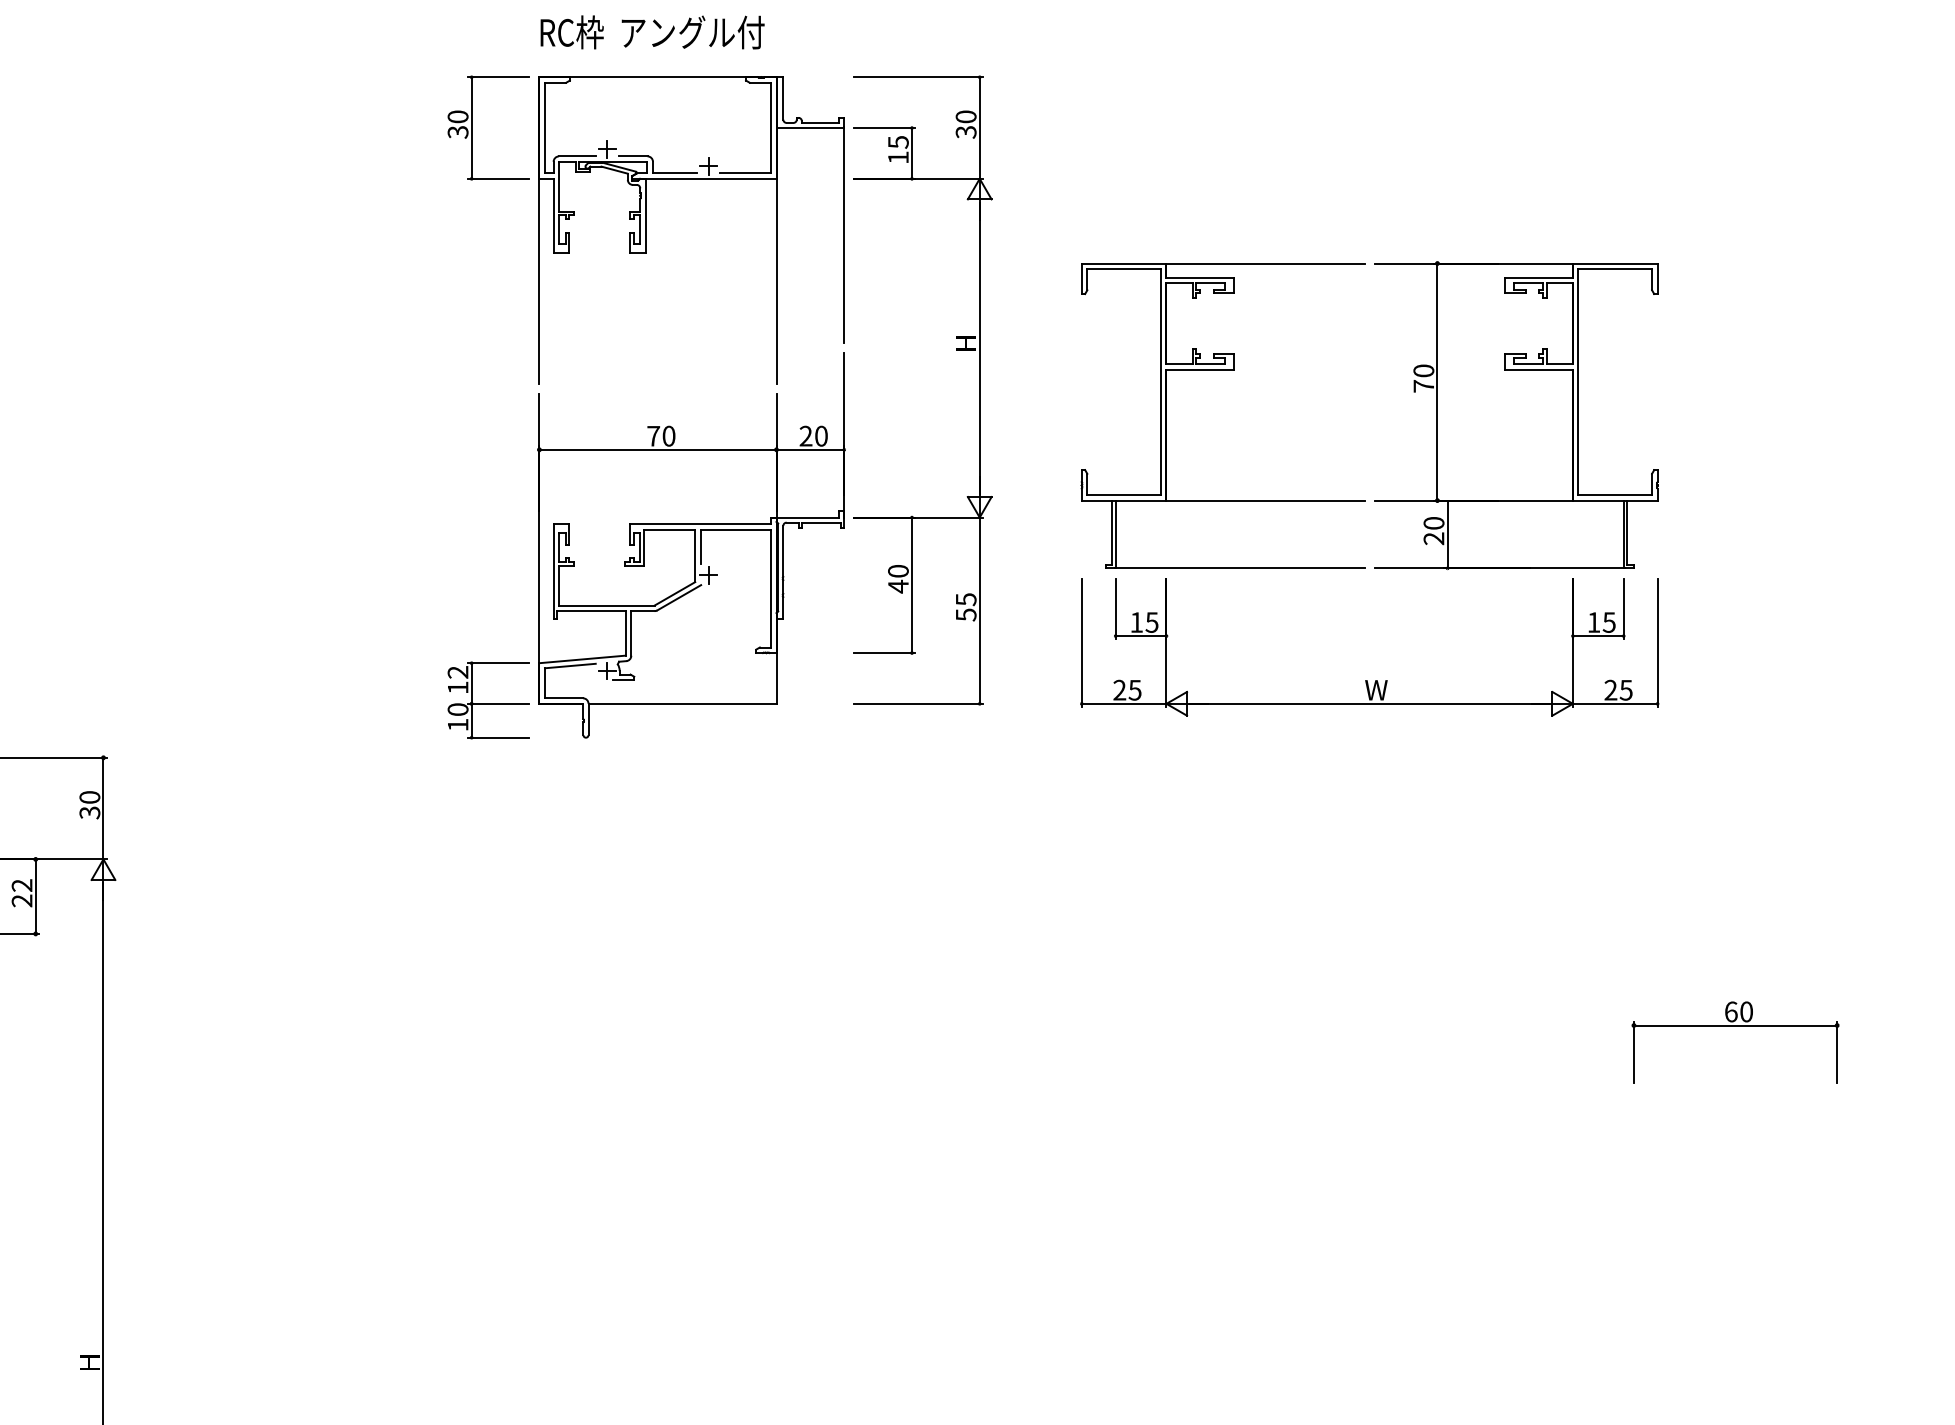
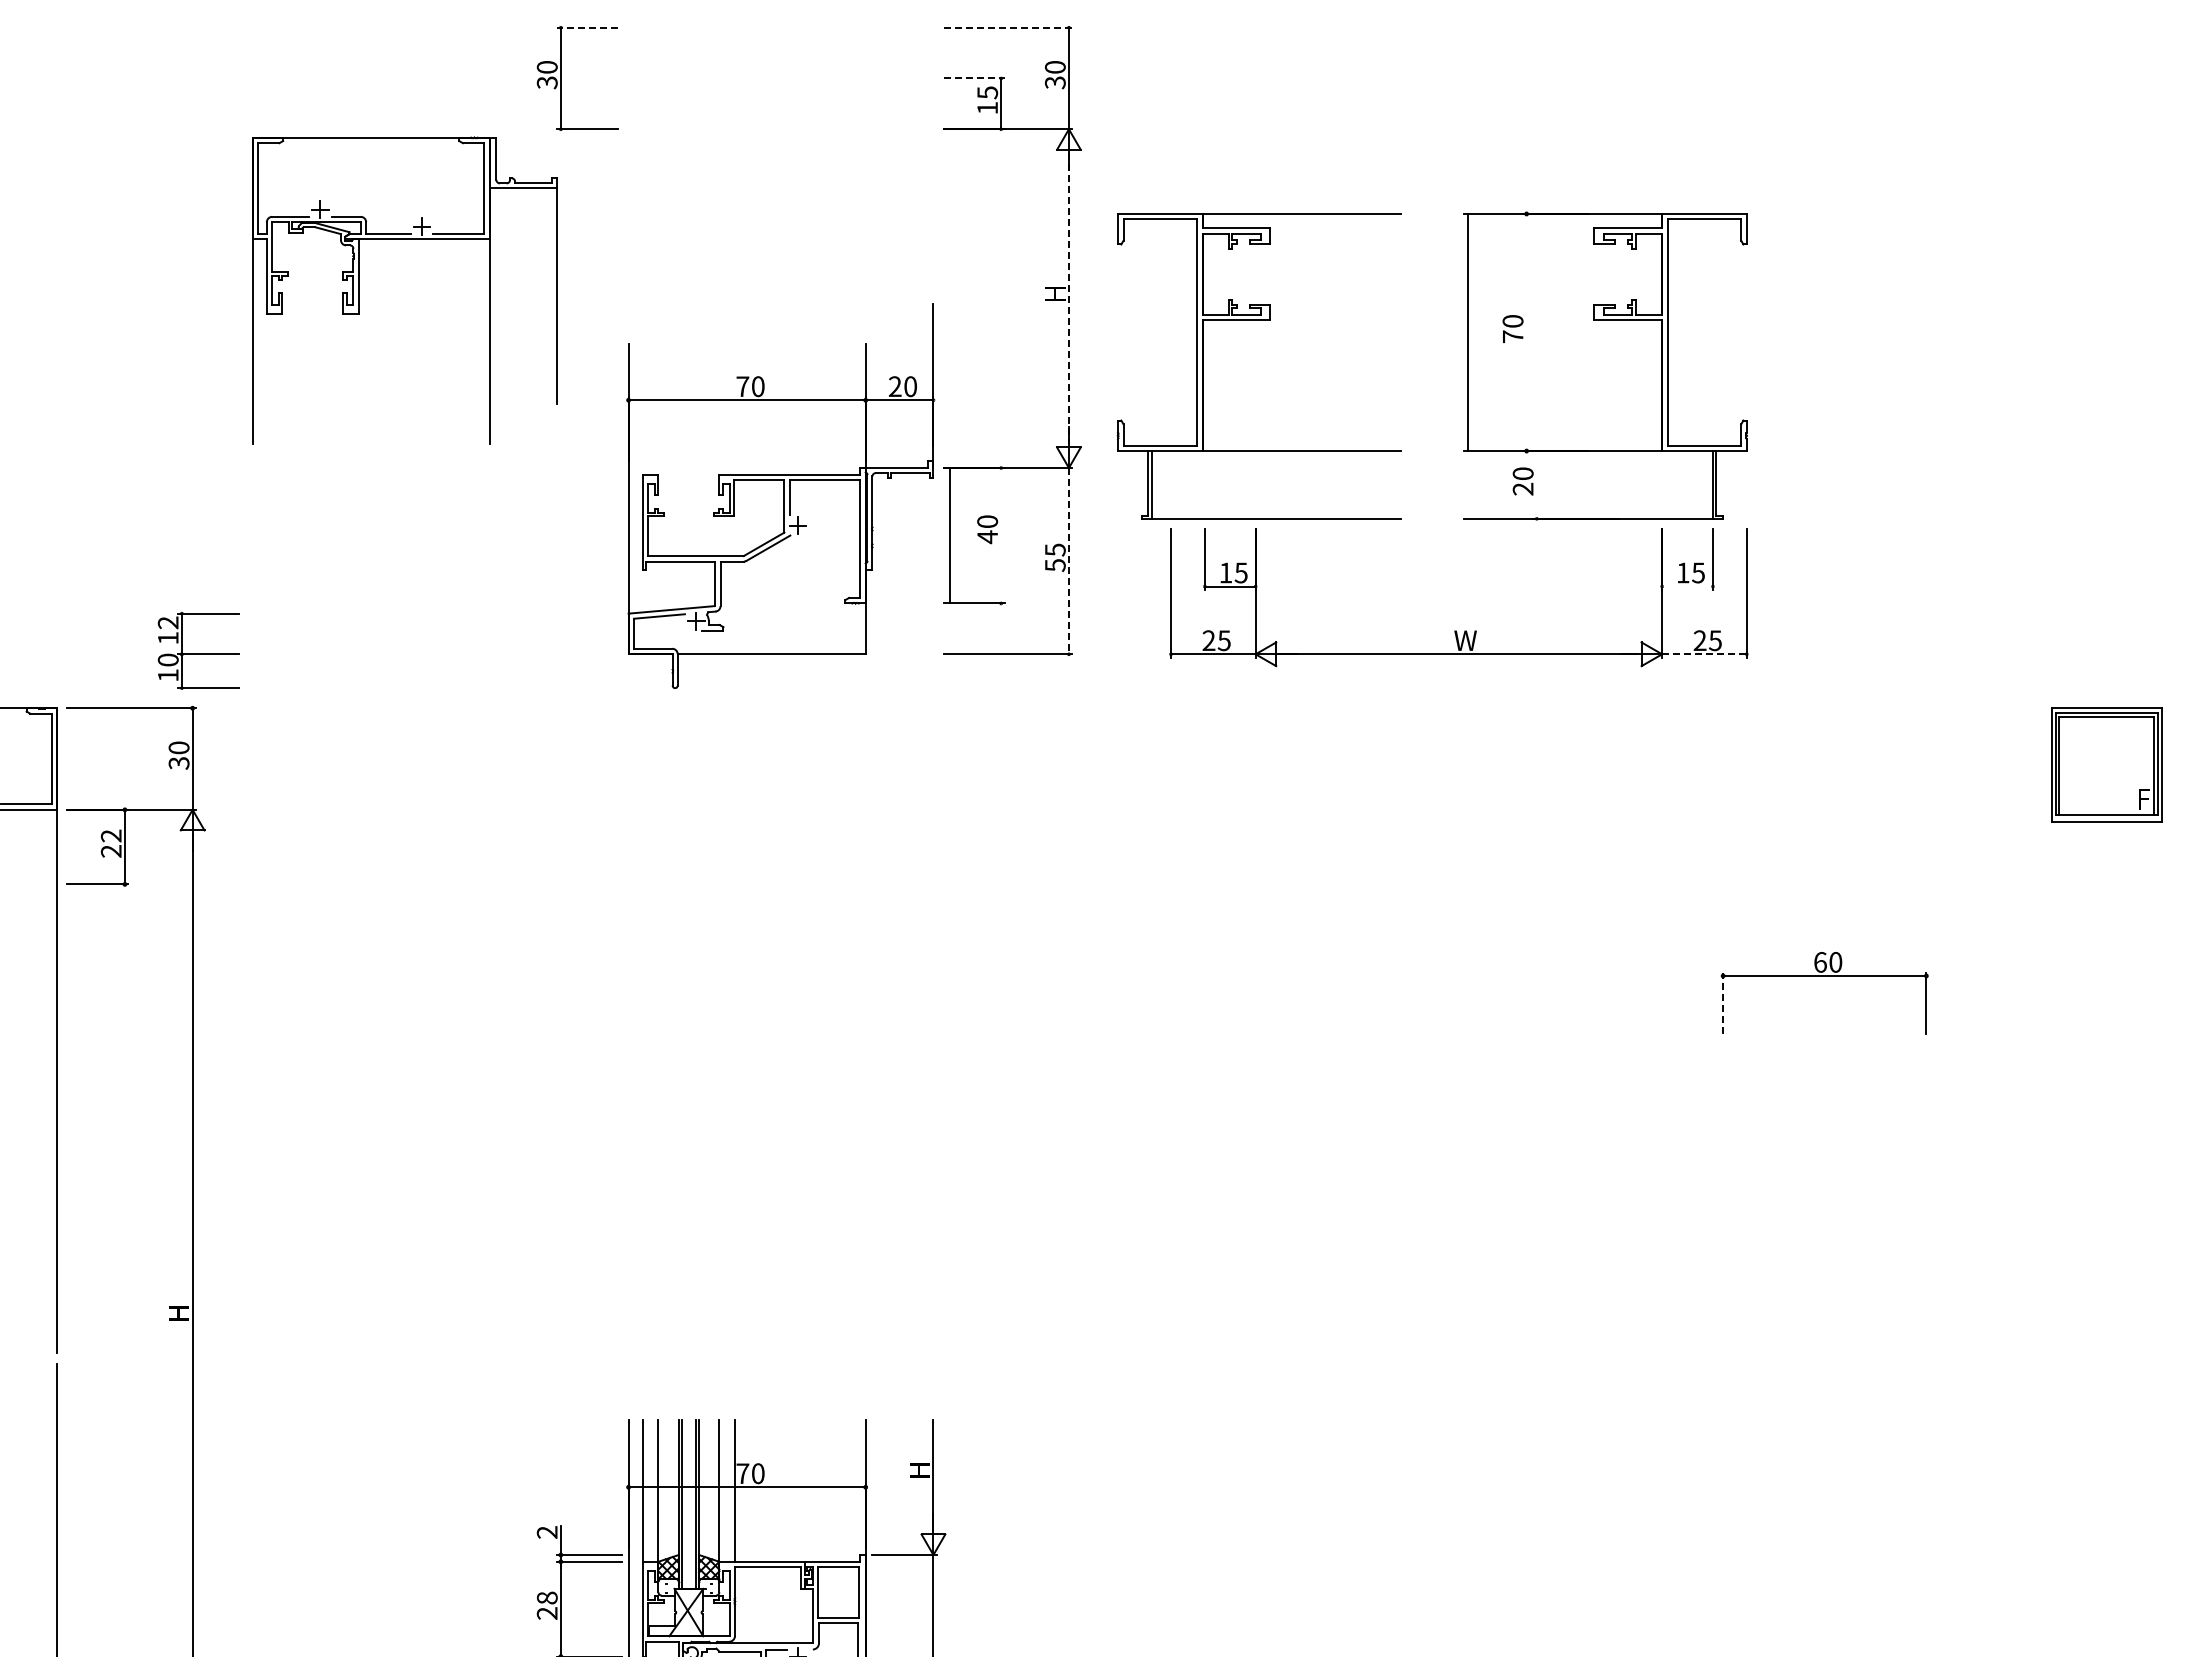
line: (498, 77) -> (587, 27), solid -> dashed
line: (919, 77) -> (1008, 27), solid -> dashed
line: (885, 128) -> (974, 78), solid -> dashed
part: (646, 230) -> (359, 290), moved
line: (979, 348) -> (1068, 298), solid -> dashed
part: (1222, 370) -> (1258, 320), moved
line: (1437, 382) -> (1467, 332), moved
line: (1447, 534) -> (1536, 484), removed
line: (912, 585) -> (950, 535), moved
line: (979, 611) -> (1068, 561), solid -> dashed
line: (1598, 636) -> (1687, 586), removed
part: (488, 700) -> (198, 650), moved
line: (1615, 704) -> (1704, 654), solid -> dashed
line: (1634, 1052) -> (1723, 1002), solid -> dashed

